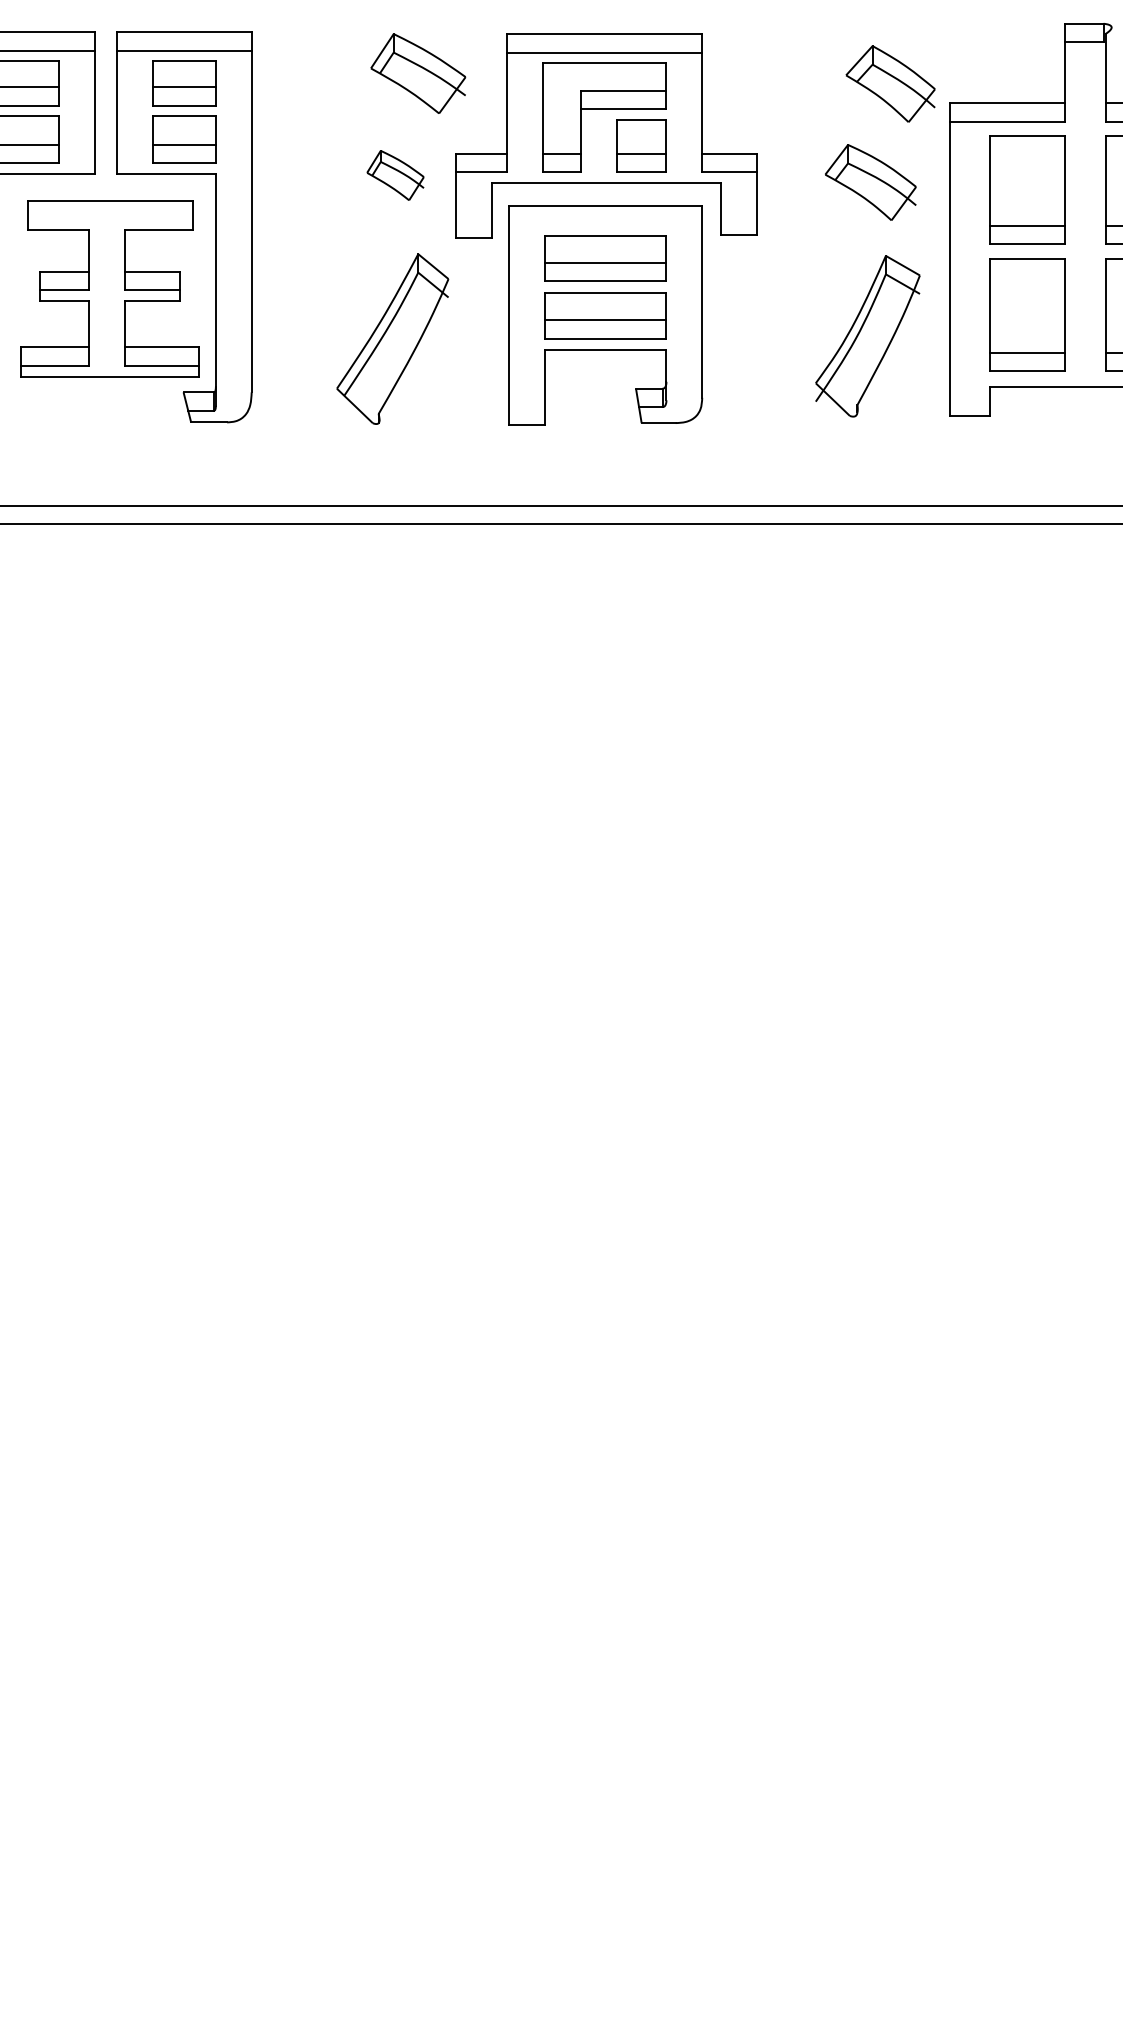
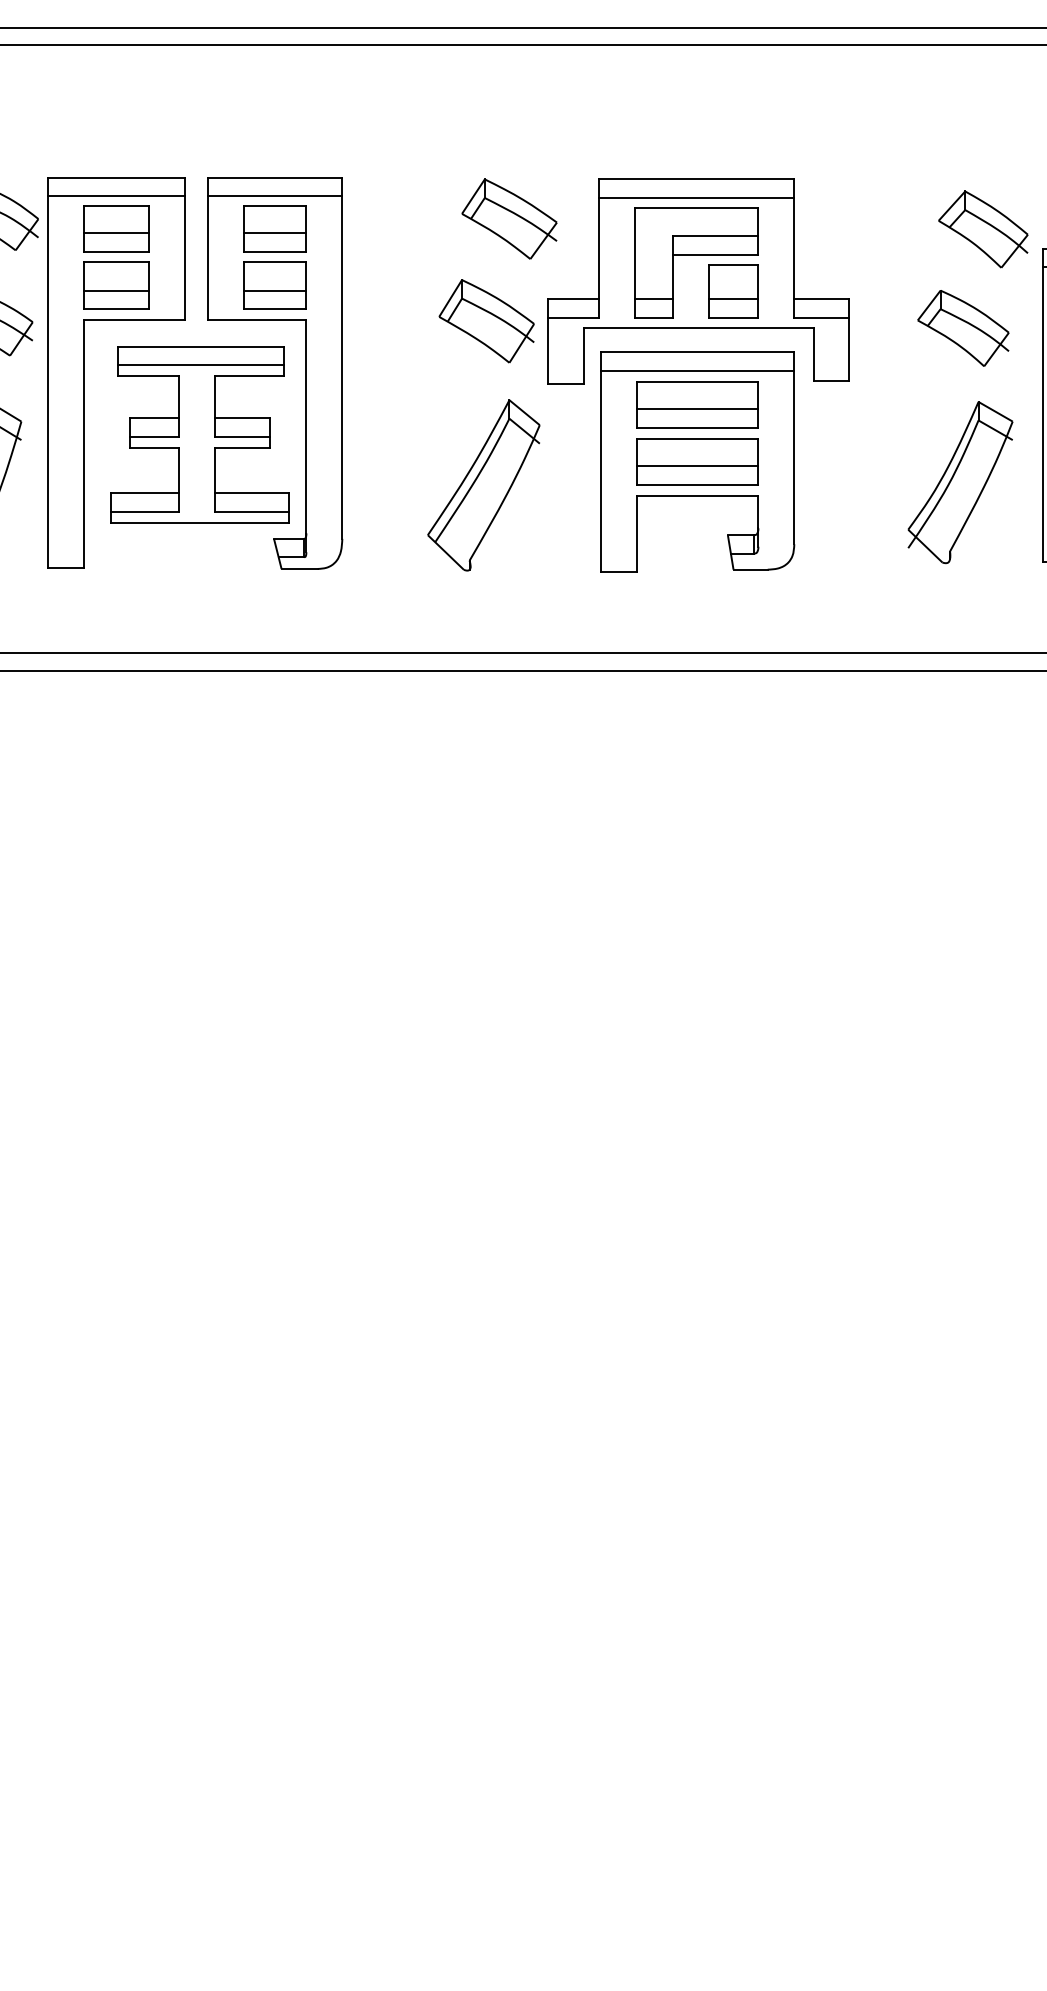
part: (395, 175) -> (486, 321), size x1.67
line: (110, 219) -> (200, 365), added
line: (605, 224) -> (697, 370), added

